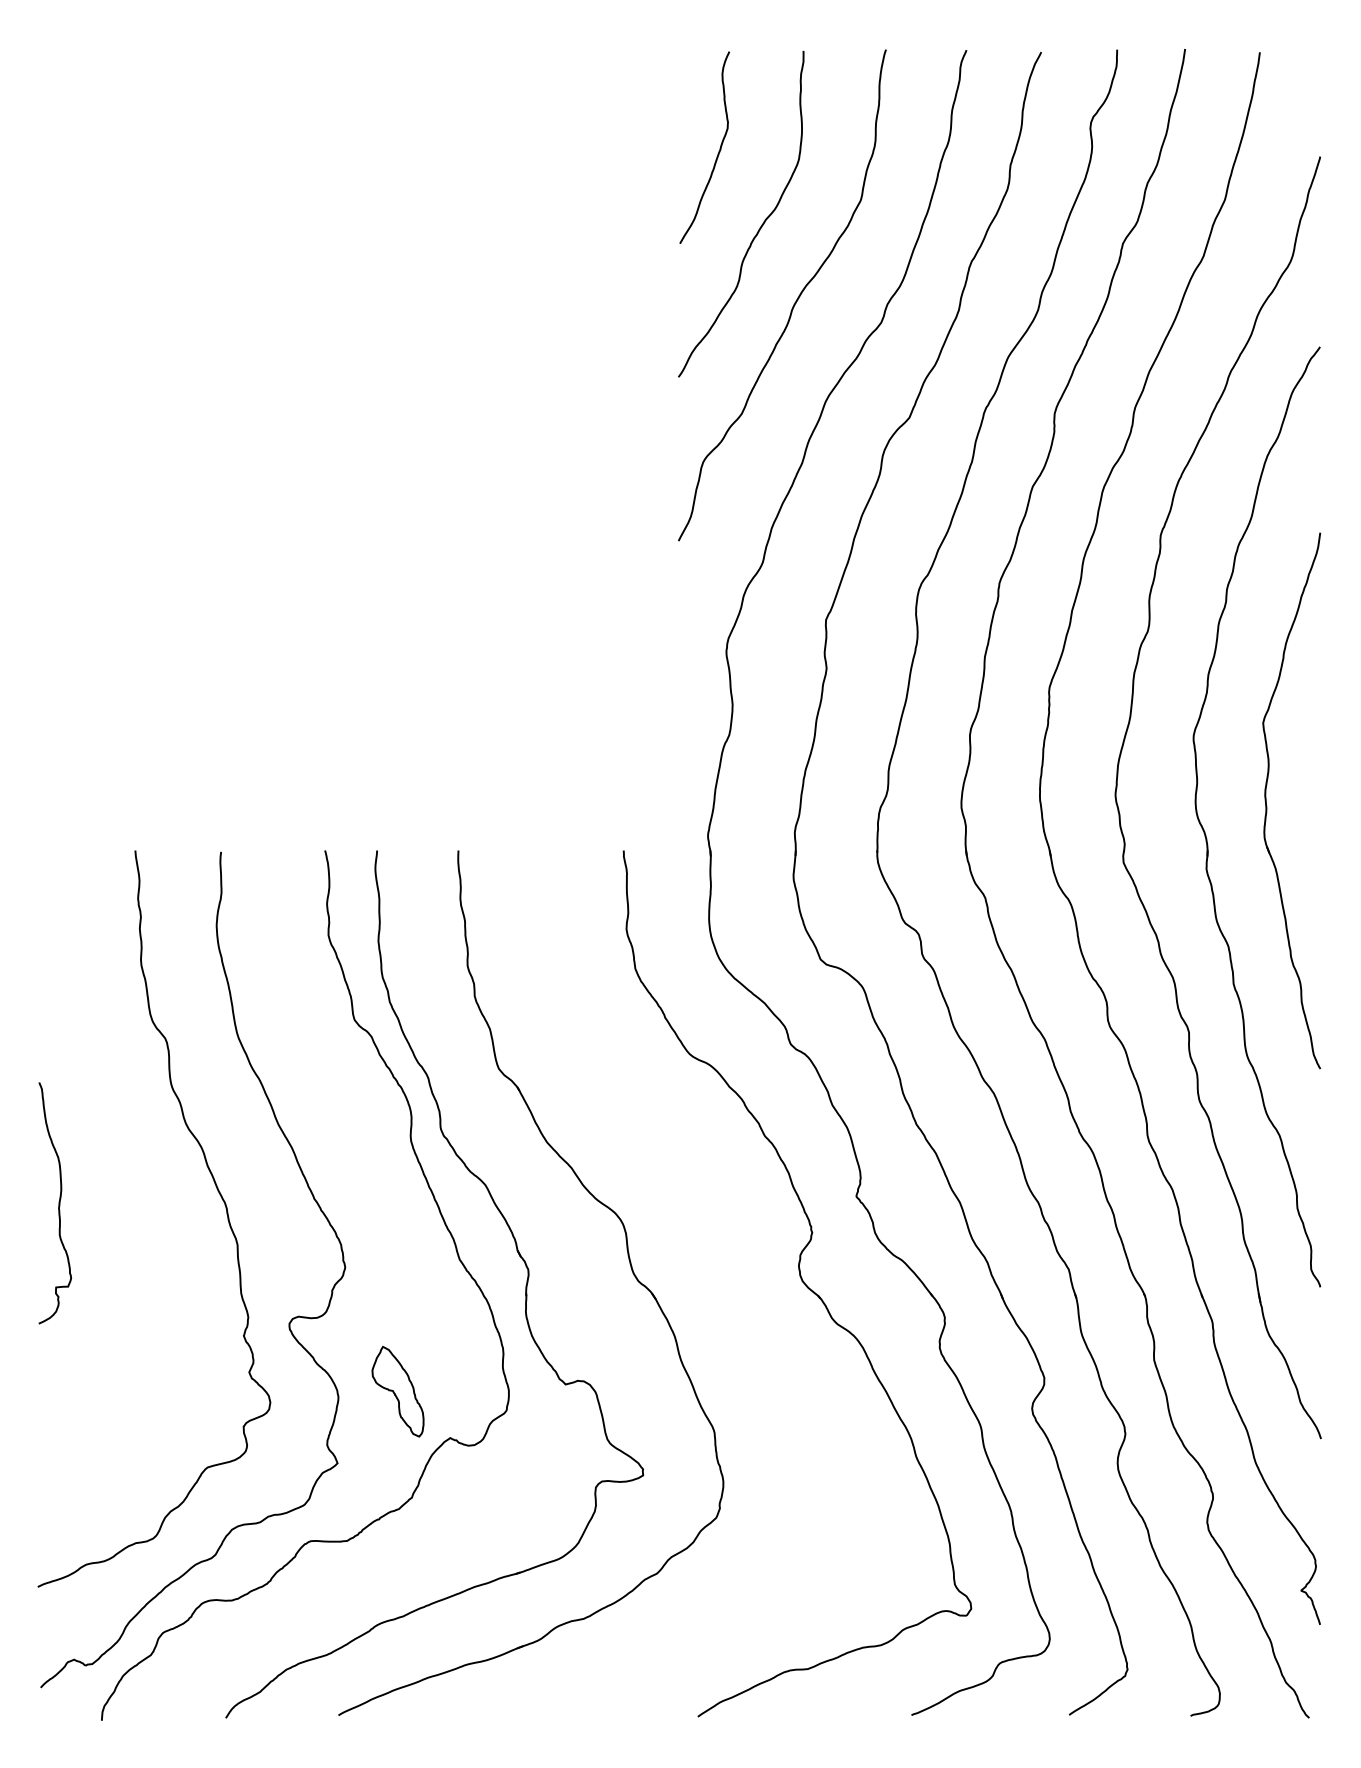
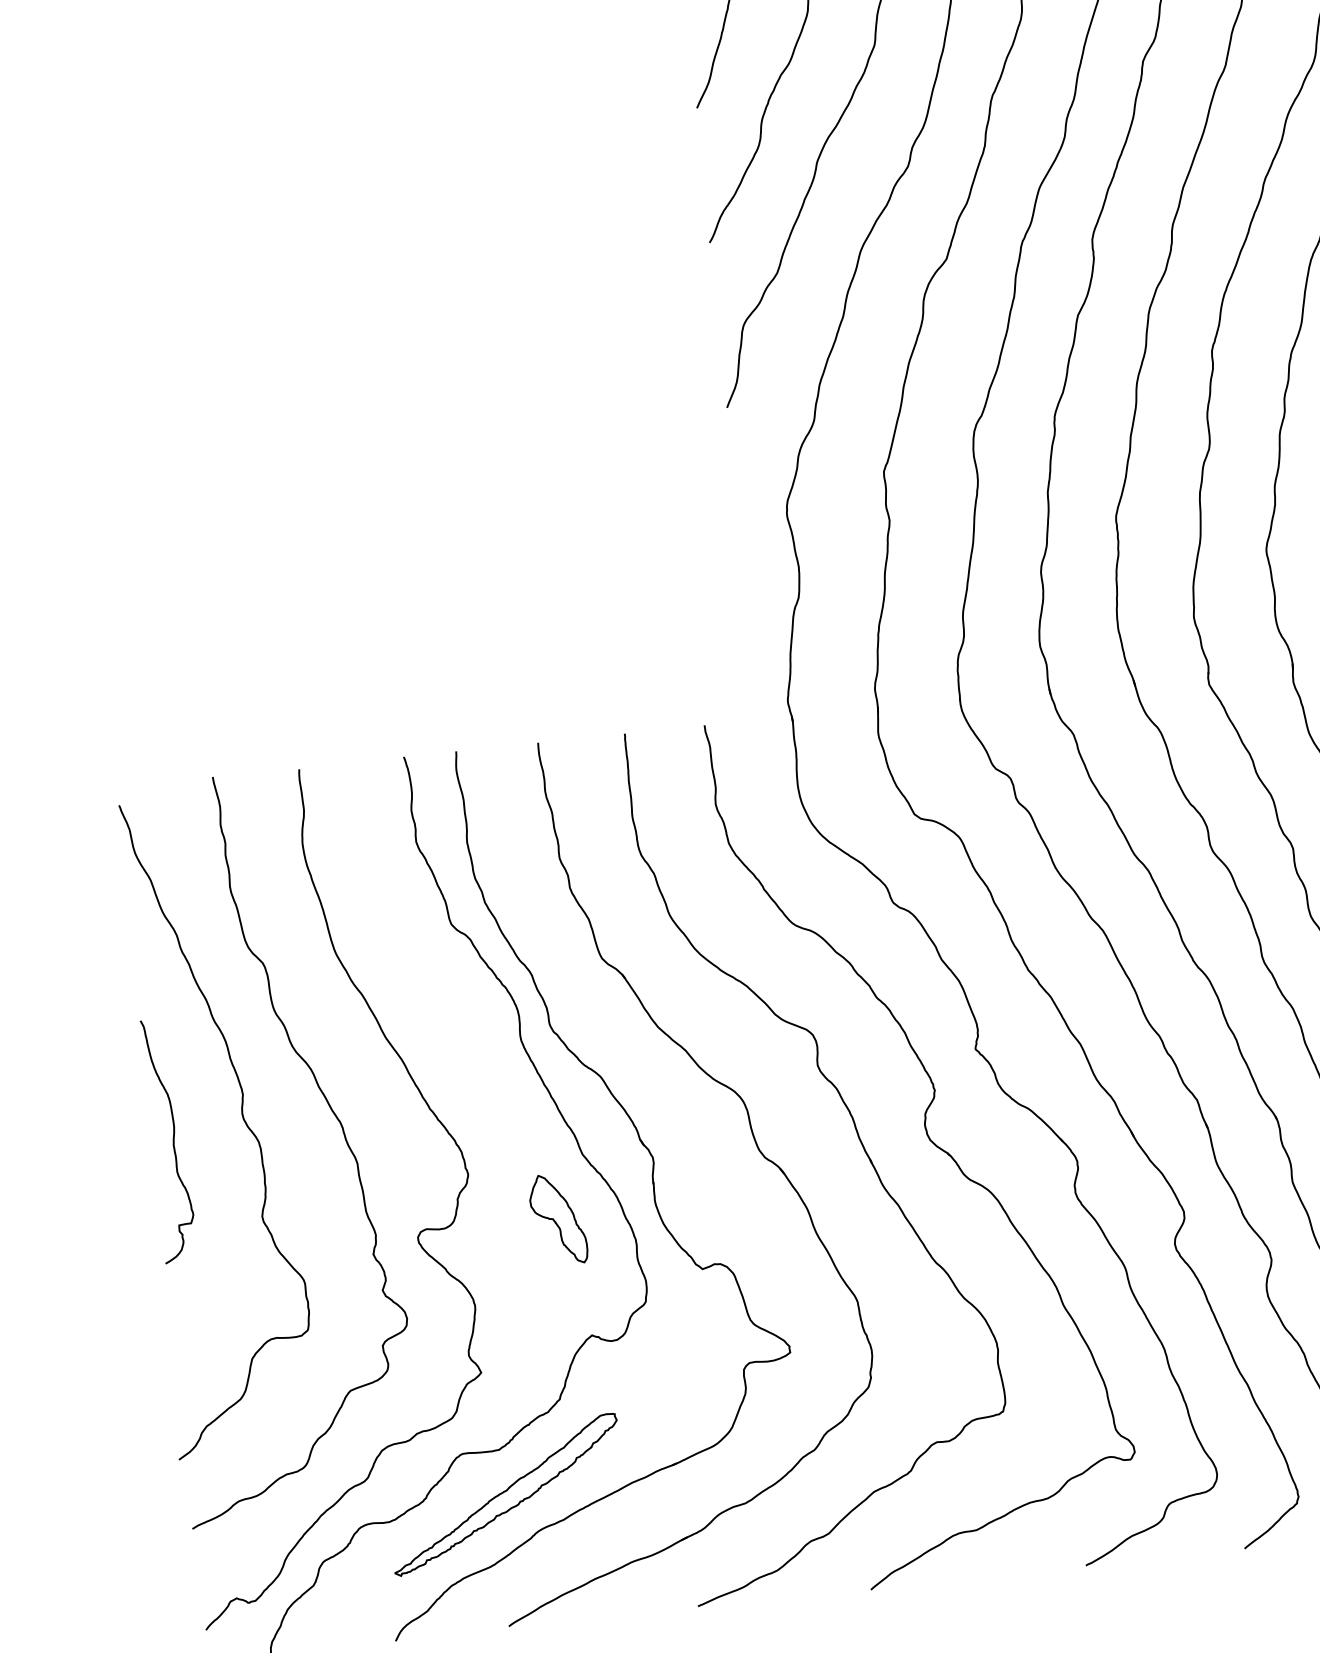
curve: (129, 1190) -> (242, 1119), added
part: (731, 1270) -> (857, 1136), added
part: (397, 1391) -> (557, 1219), moved
part: (348, 1585) -> (505, 1494), added

